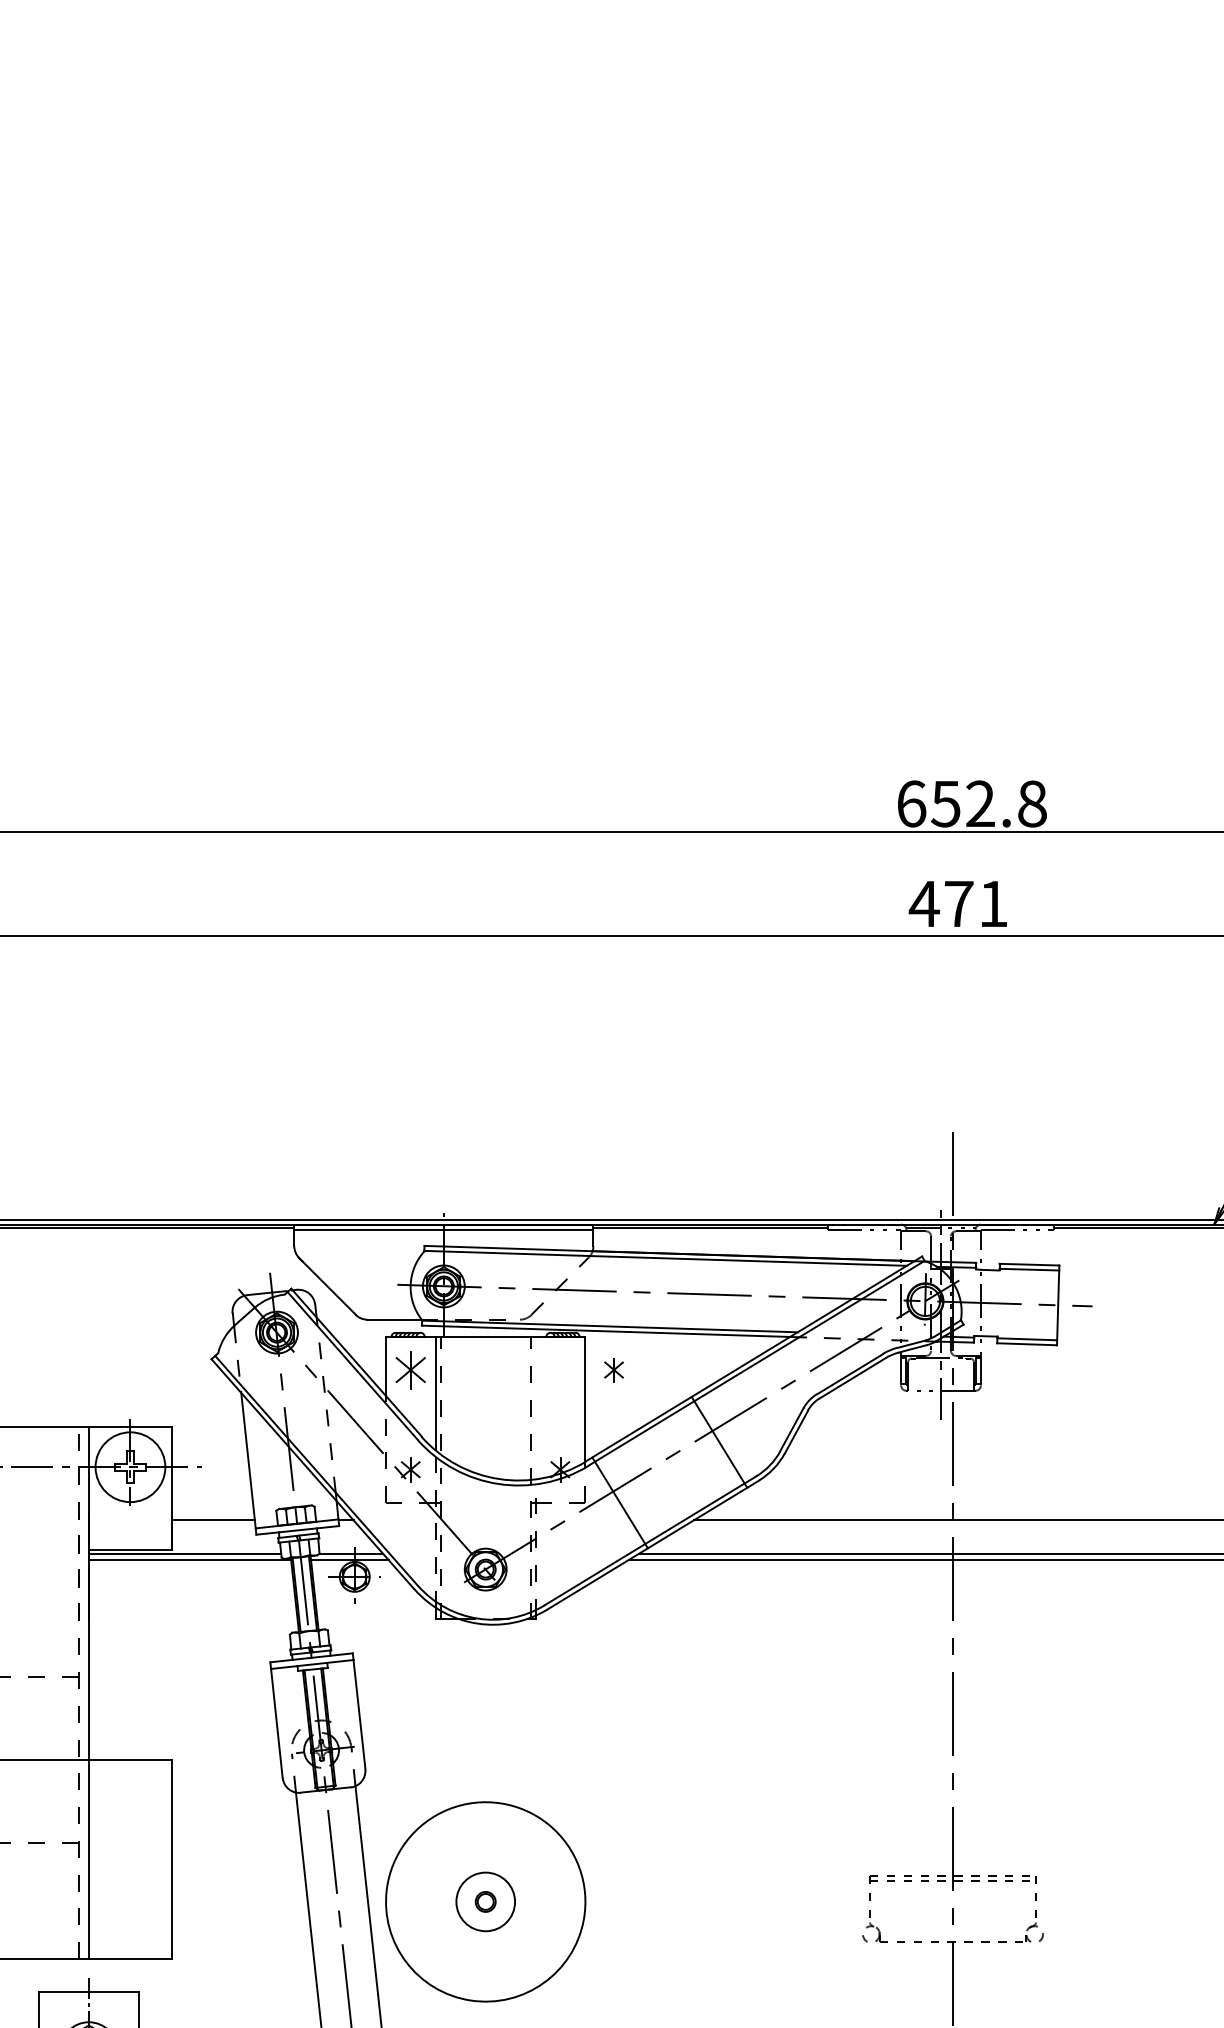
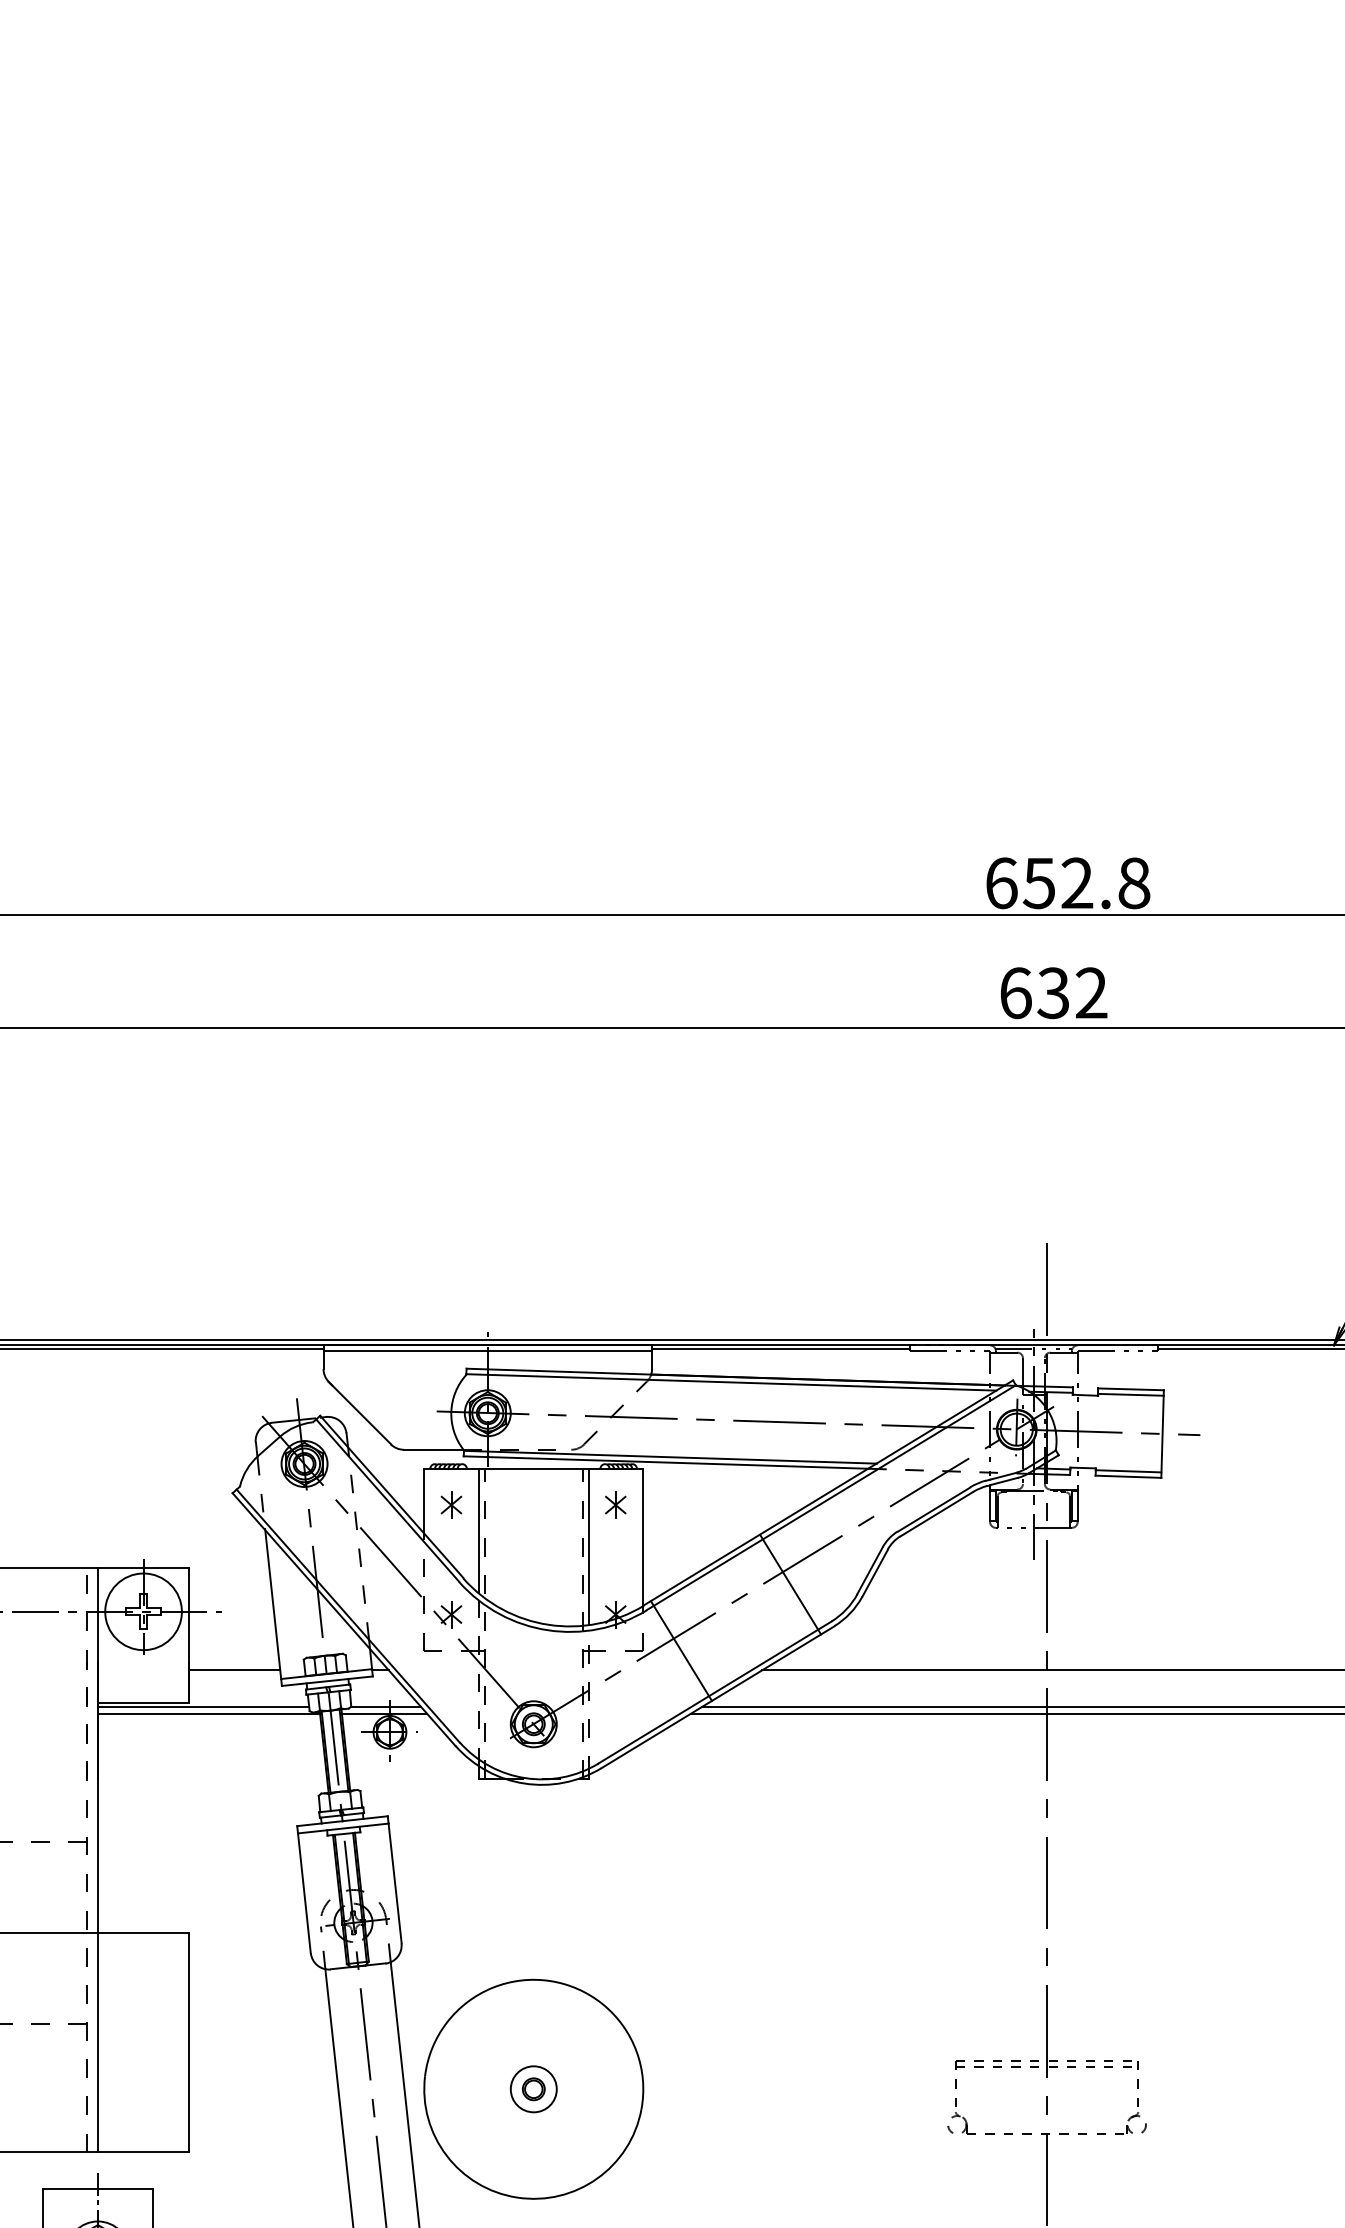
text: (957, 904) -> (1052, 993), 471 -> 632
part: (410, 1369) -> (451, 1504), size x0.62
part: (613, 1369) -> (615, 1504), moved
line: (535, 1407) -> (588, 1546), added
circle: (485, 1902) -> (533, 2089), size x0.71

